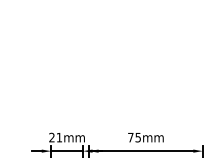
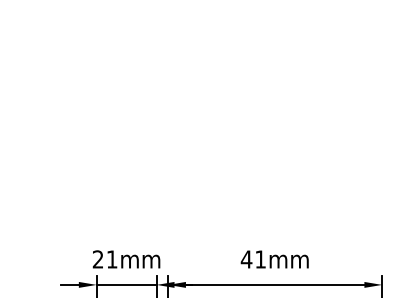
text: (133, 137) -> (251, 259), 75mm -> 41mm

